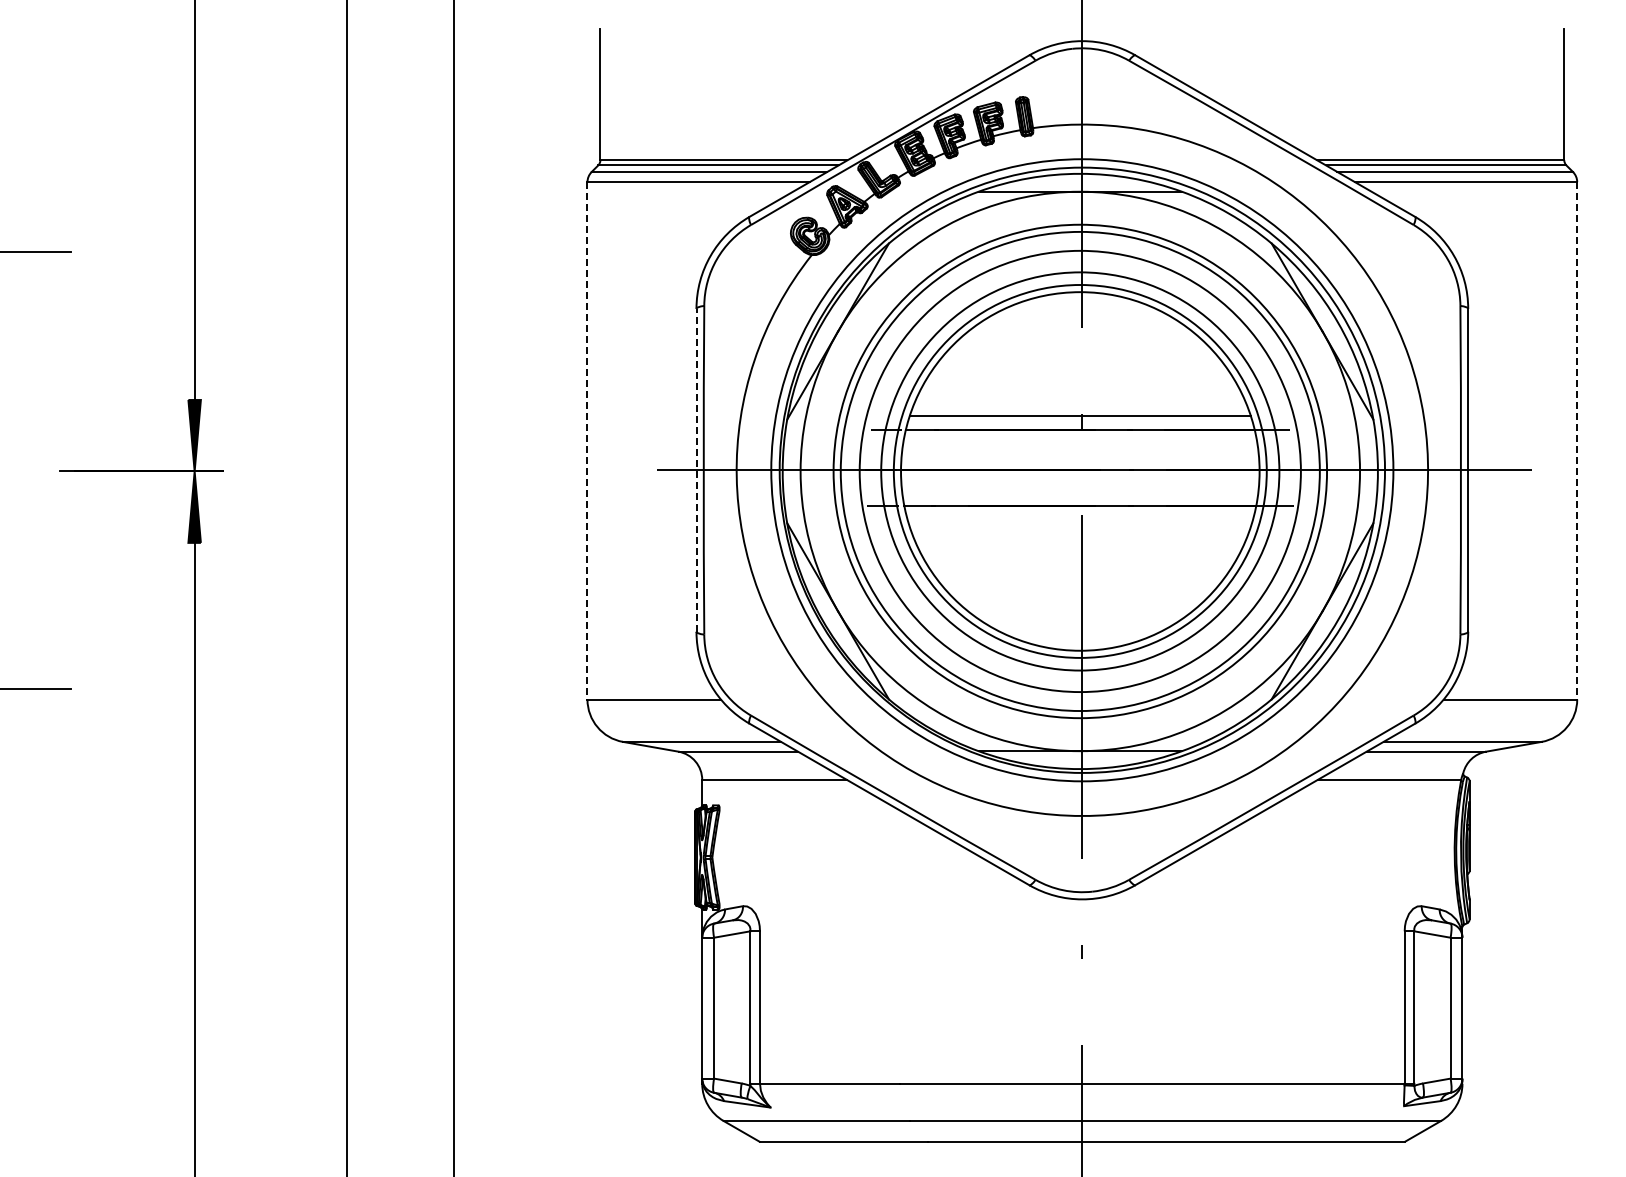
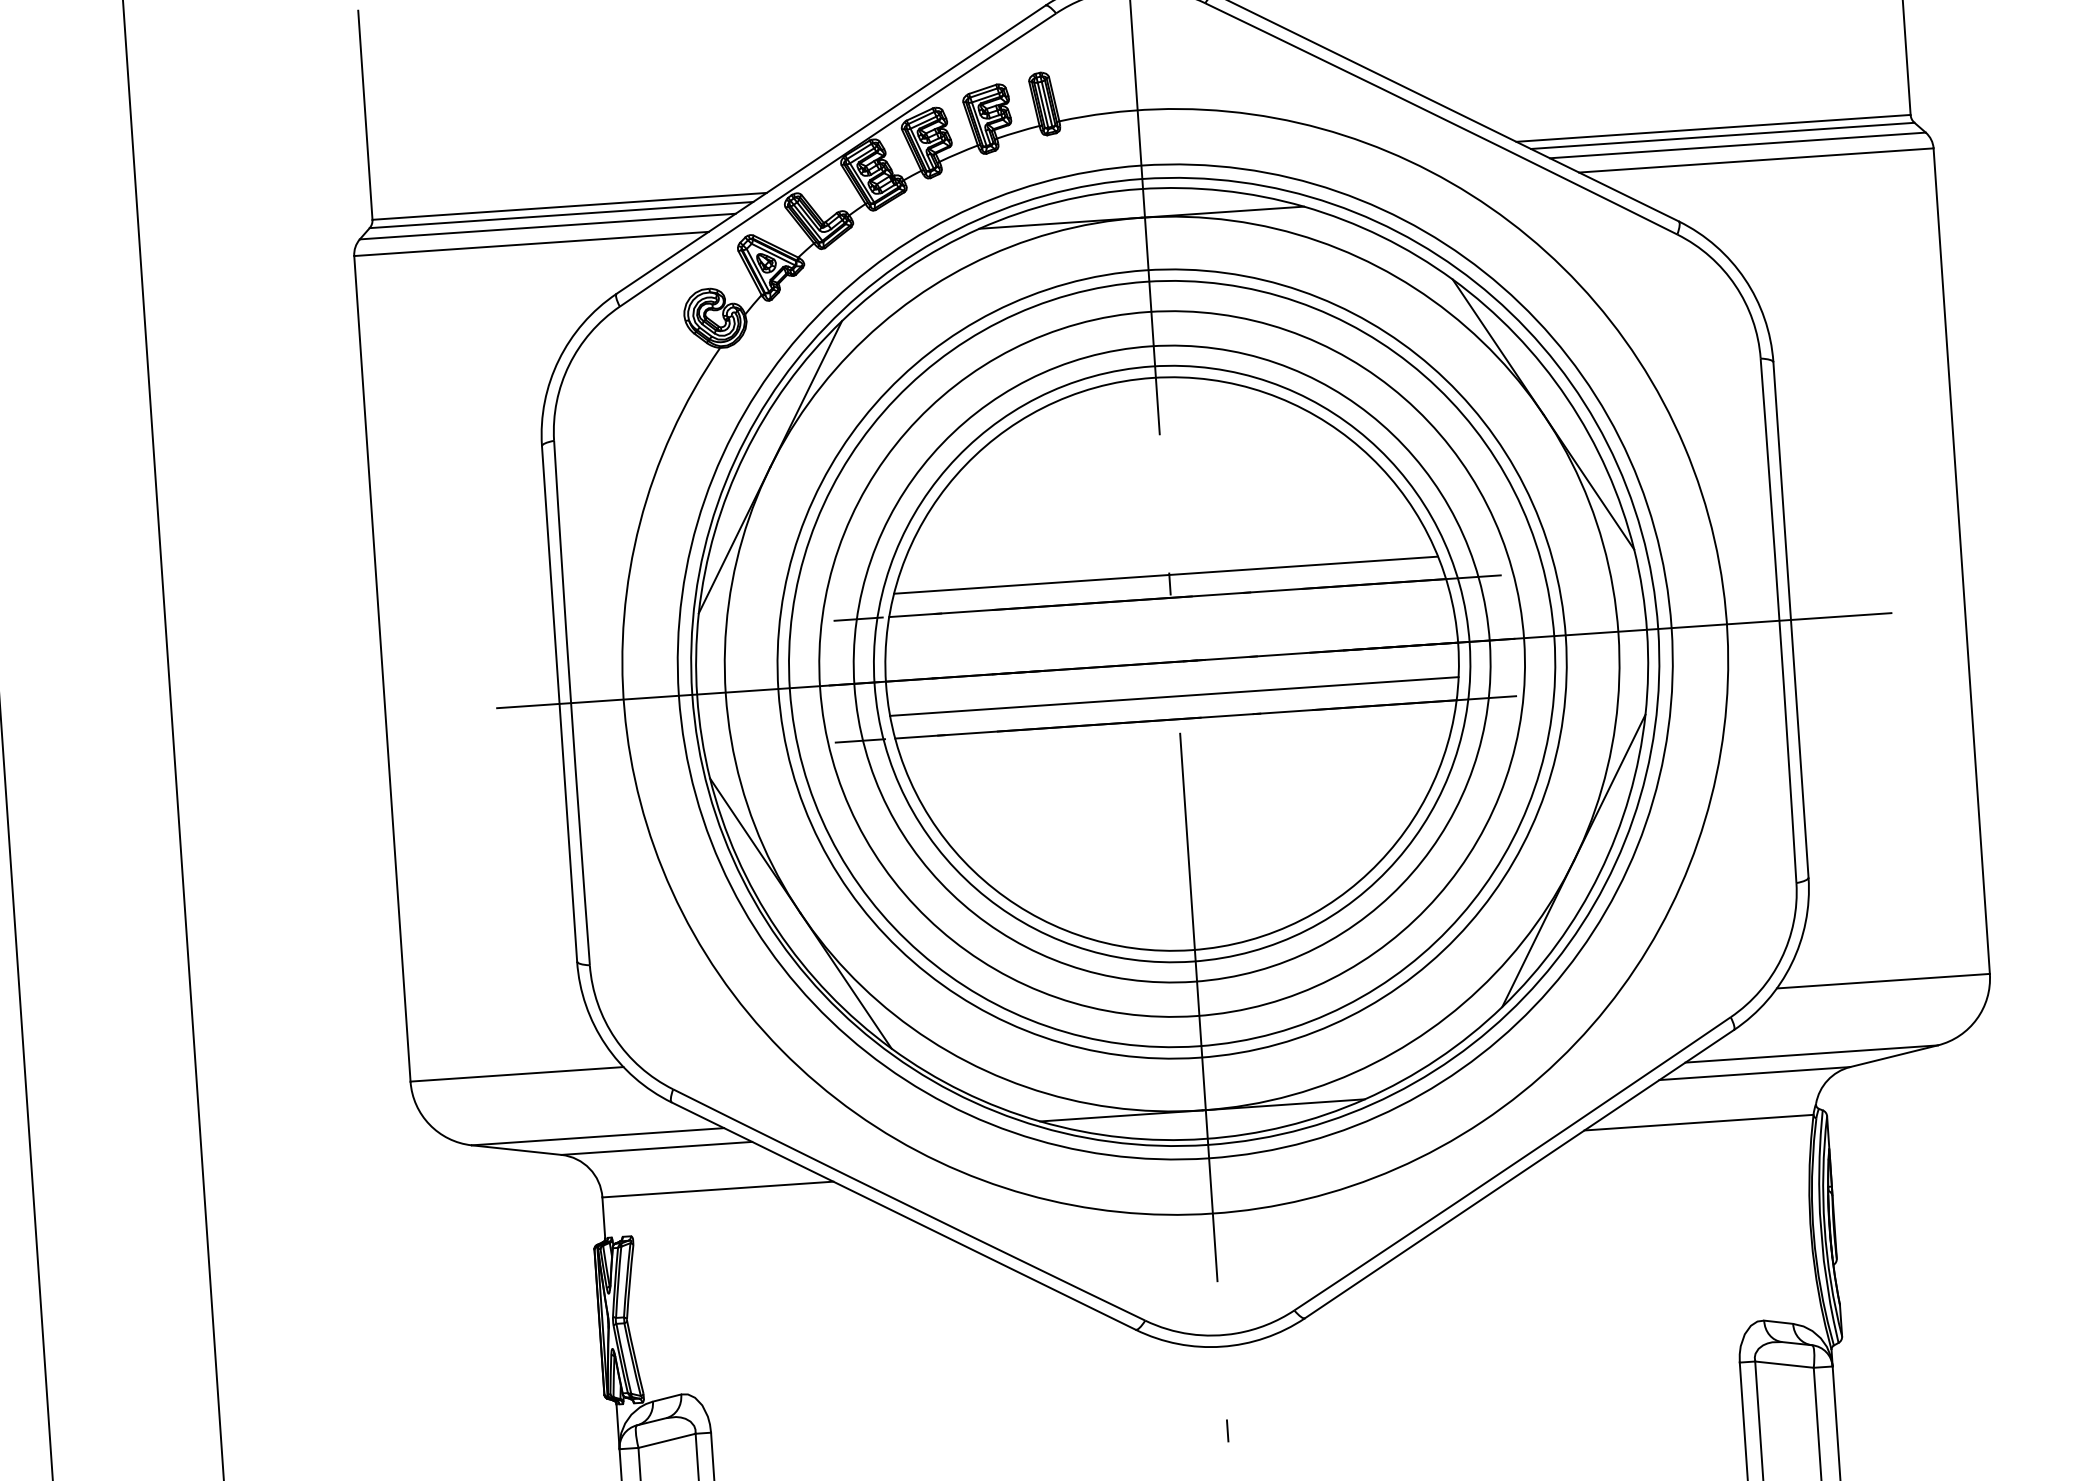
line: (587, 440) -> (382, 668), dashed -> solid
line: (1577, 440) -> (1962, 560), dashed -> solid
line: (696, 469) -> (559, 702), dashed -> solid
line: (1080, 491) -> (1174, 695), added

